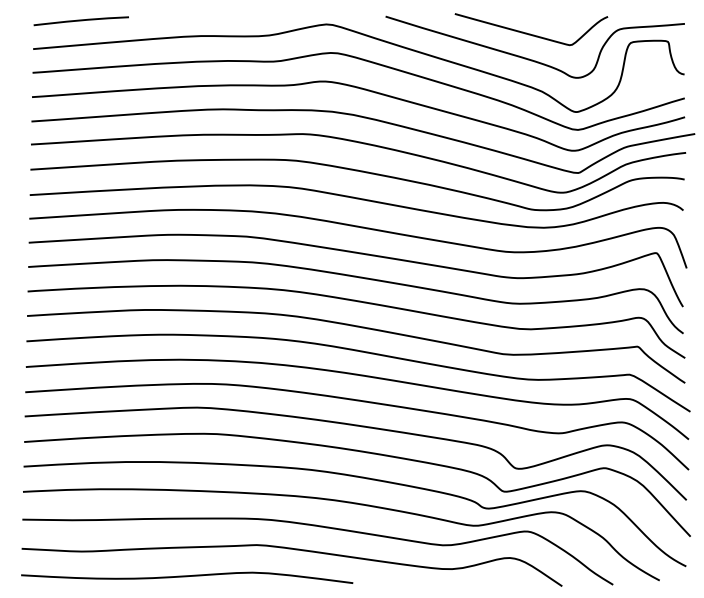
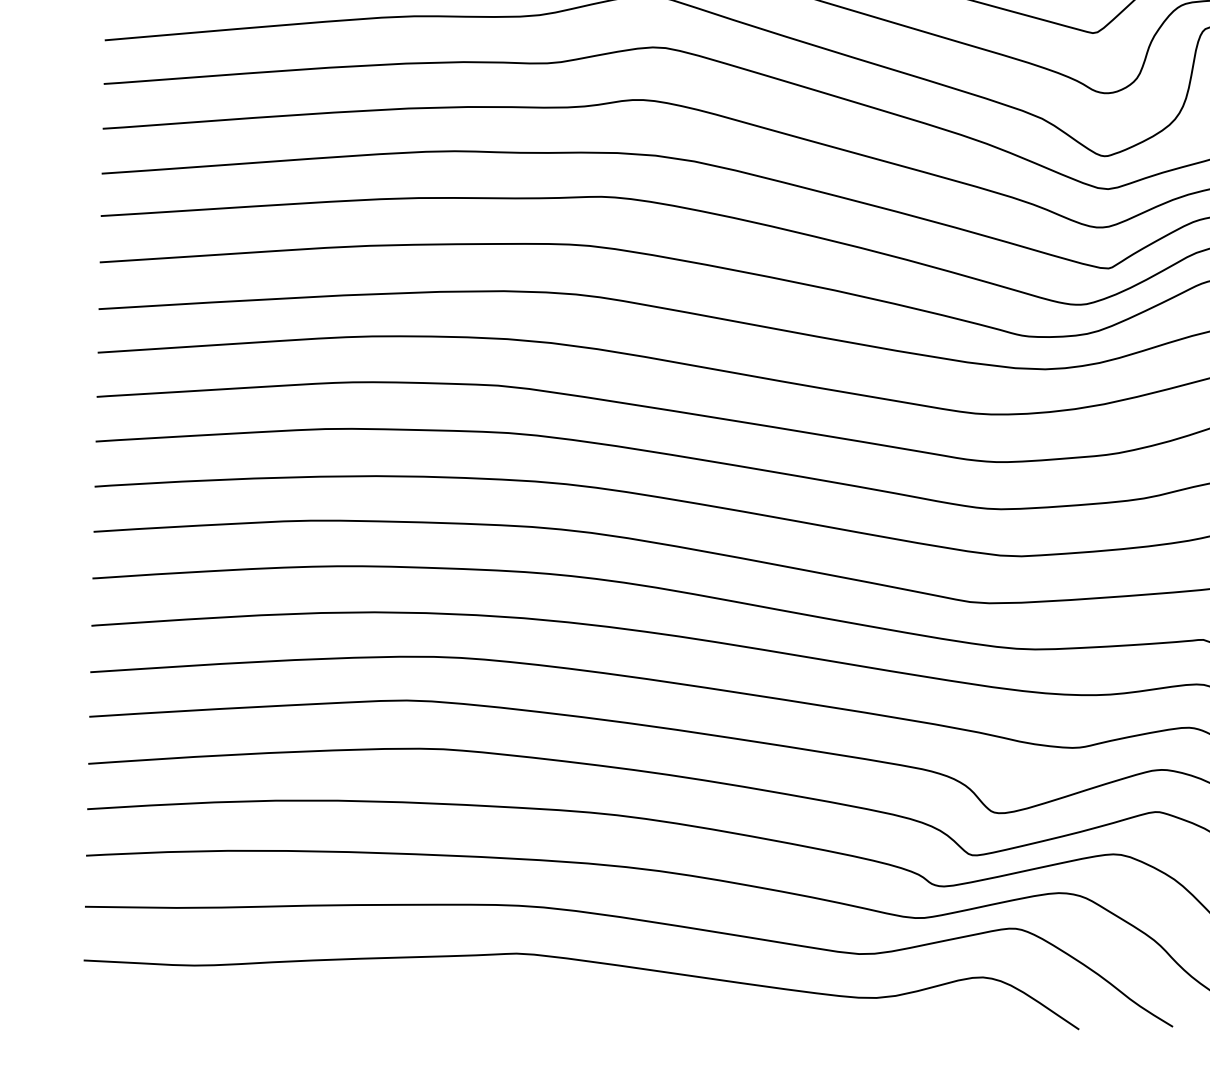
curve: (187, 577) -> (389, 1013), removed

